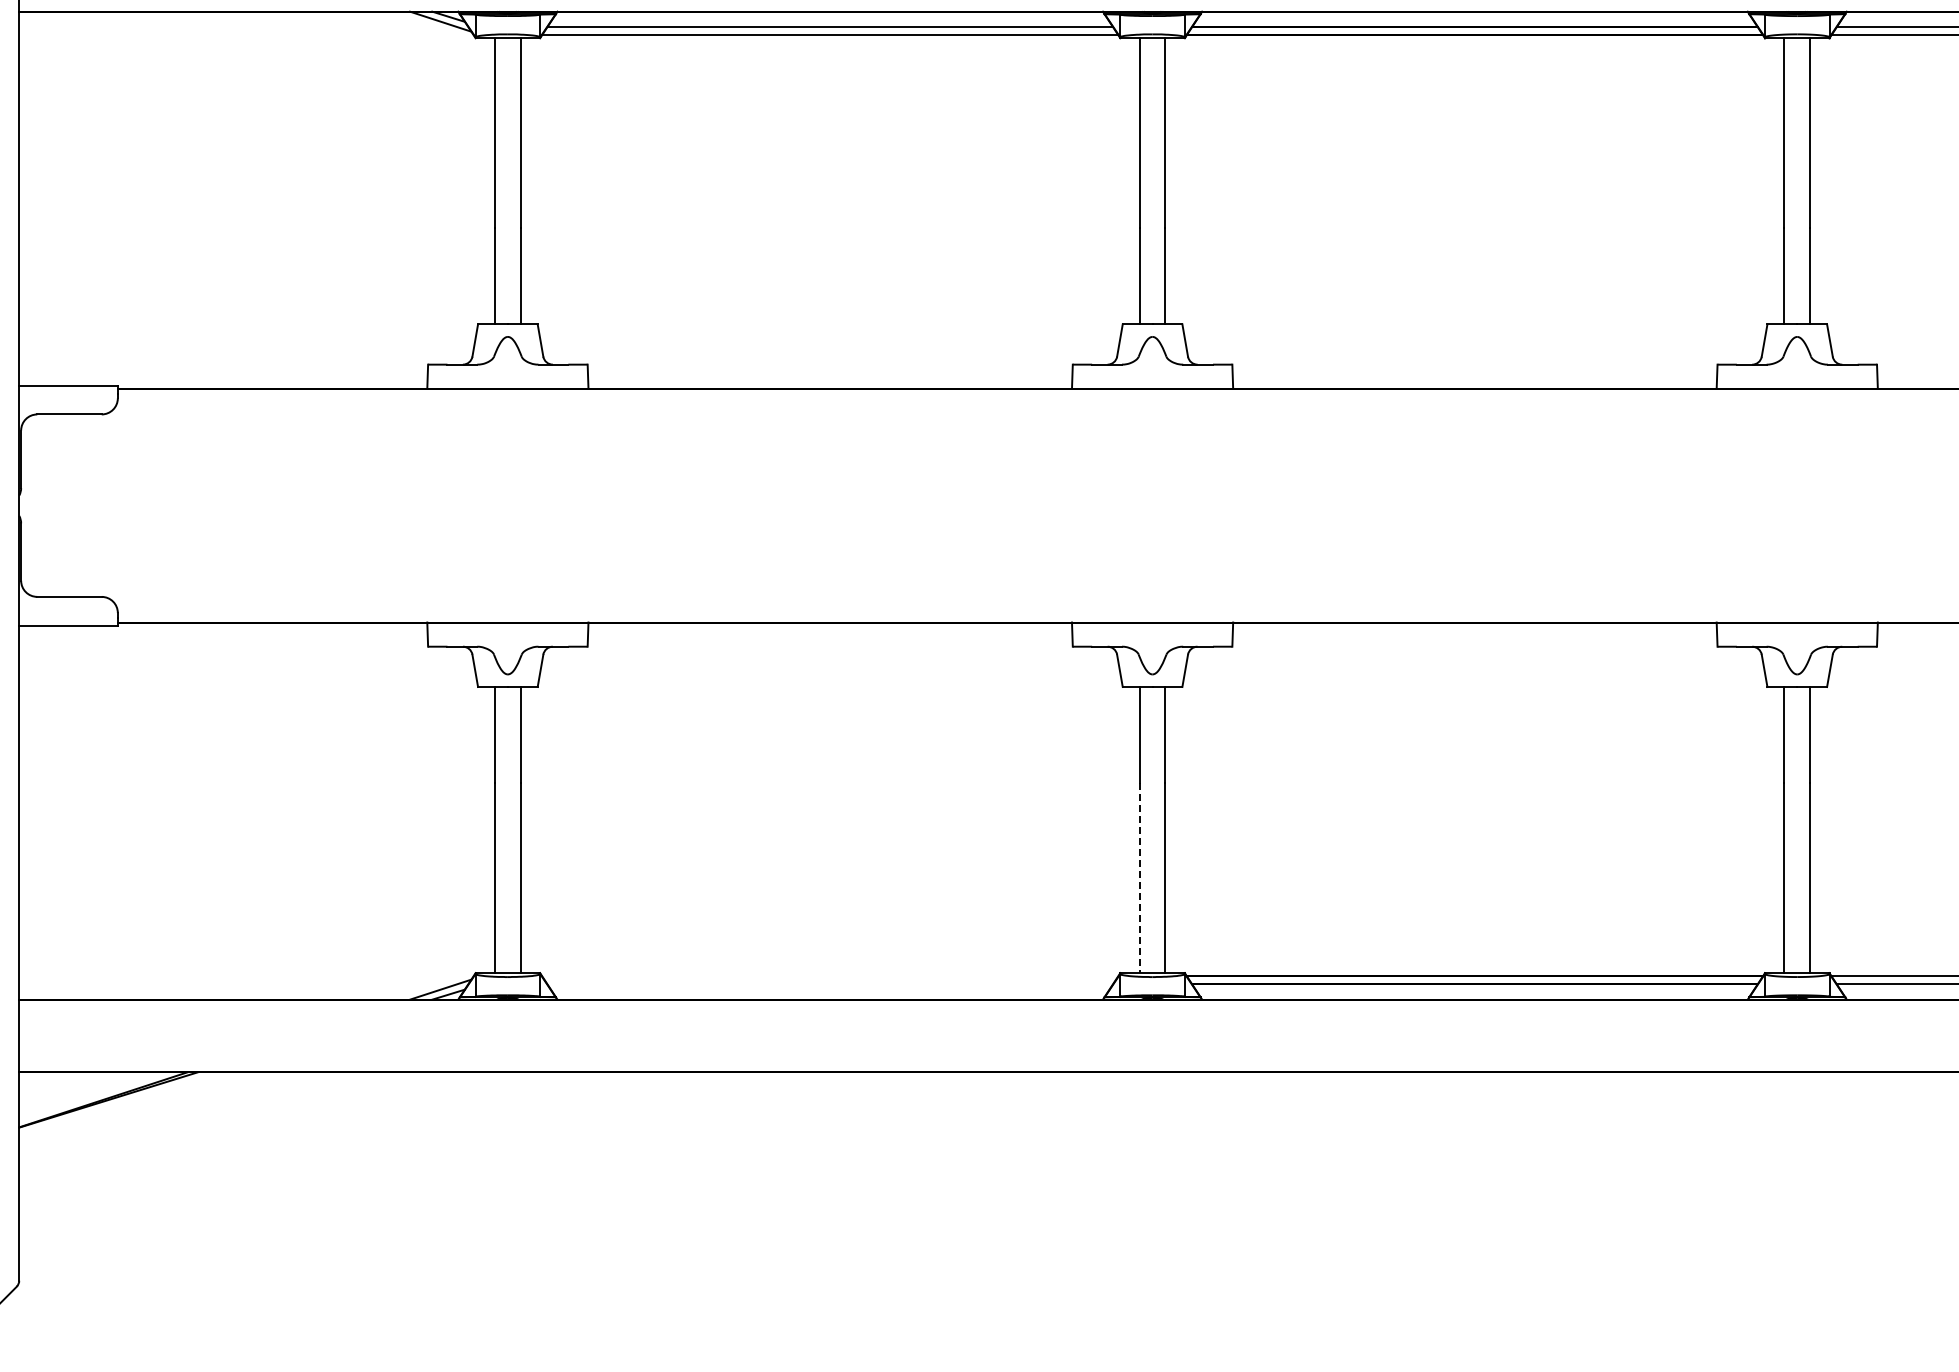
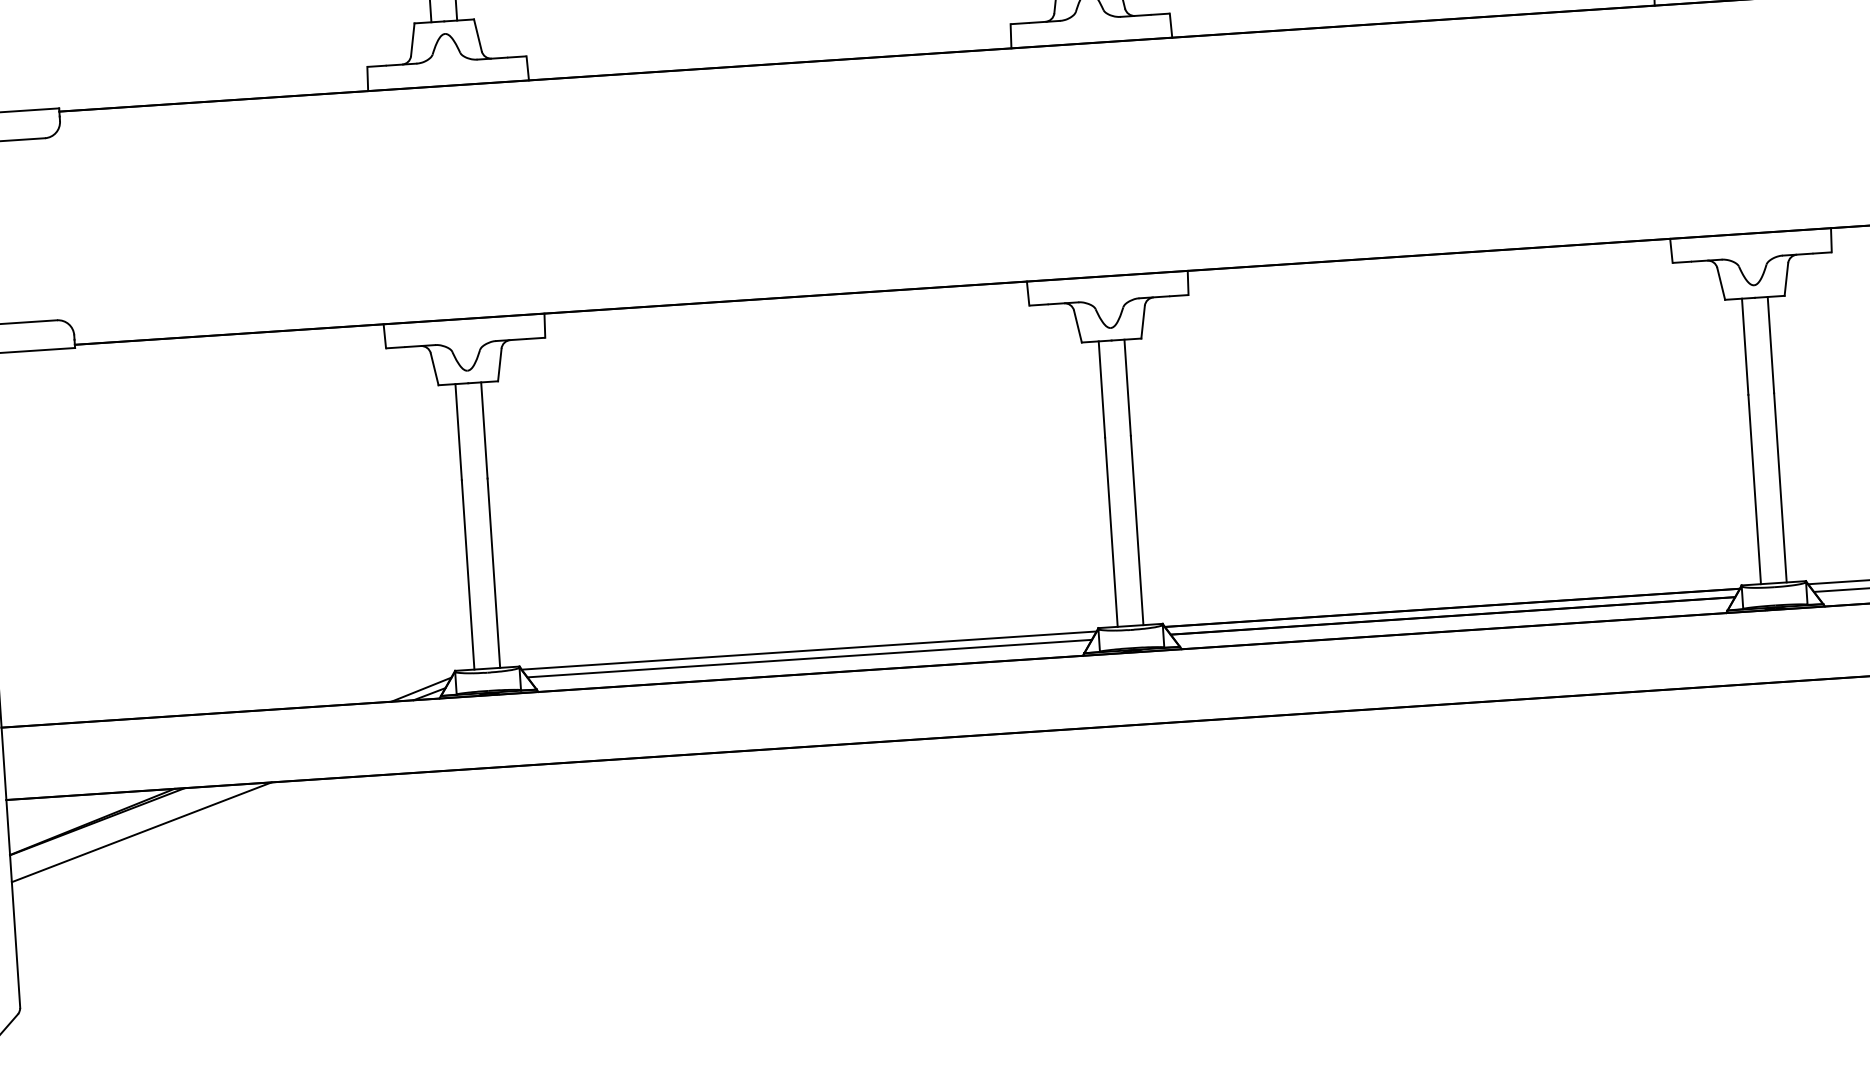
line: (1139, 878) -> (1111, 532), dashed -> solid
line: (830, 976) -> (809, 650), added
line: (829, 984) -> (808, 658), added
line: (152, 1113) -> (141, 832), added

